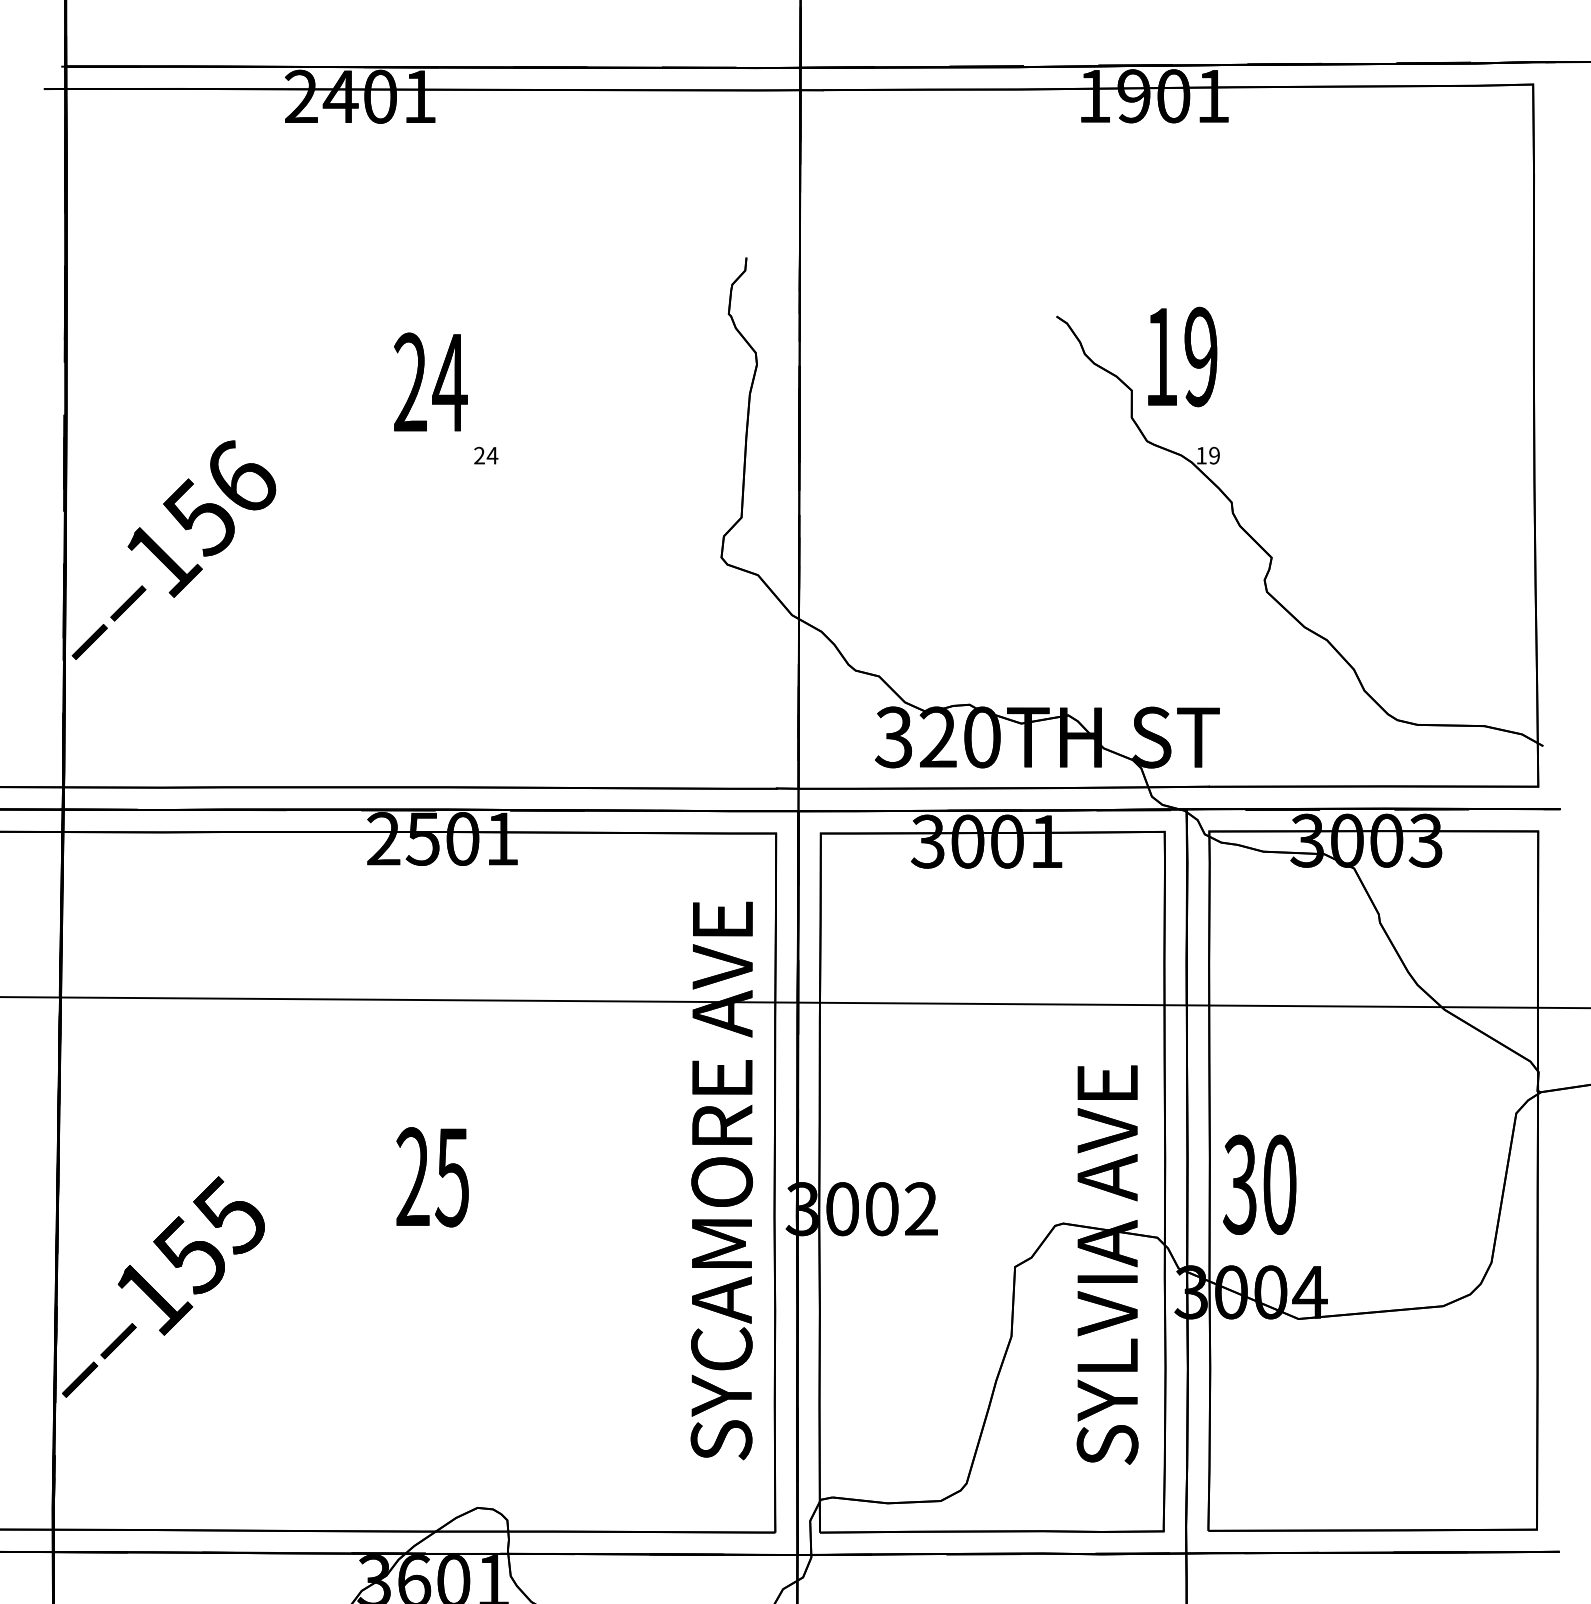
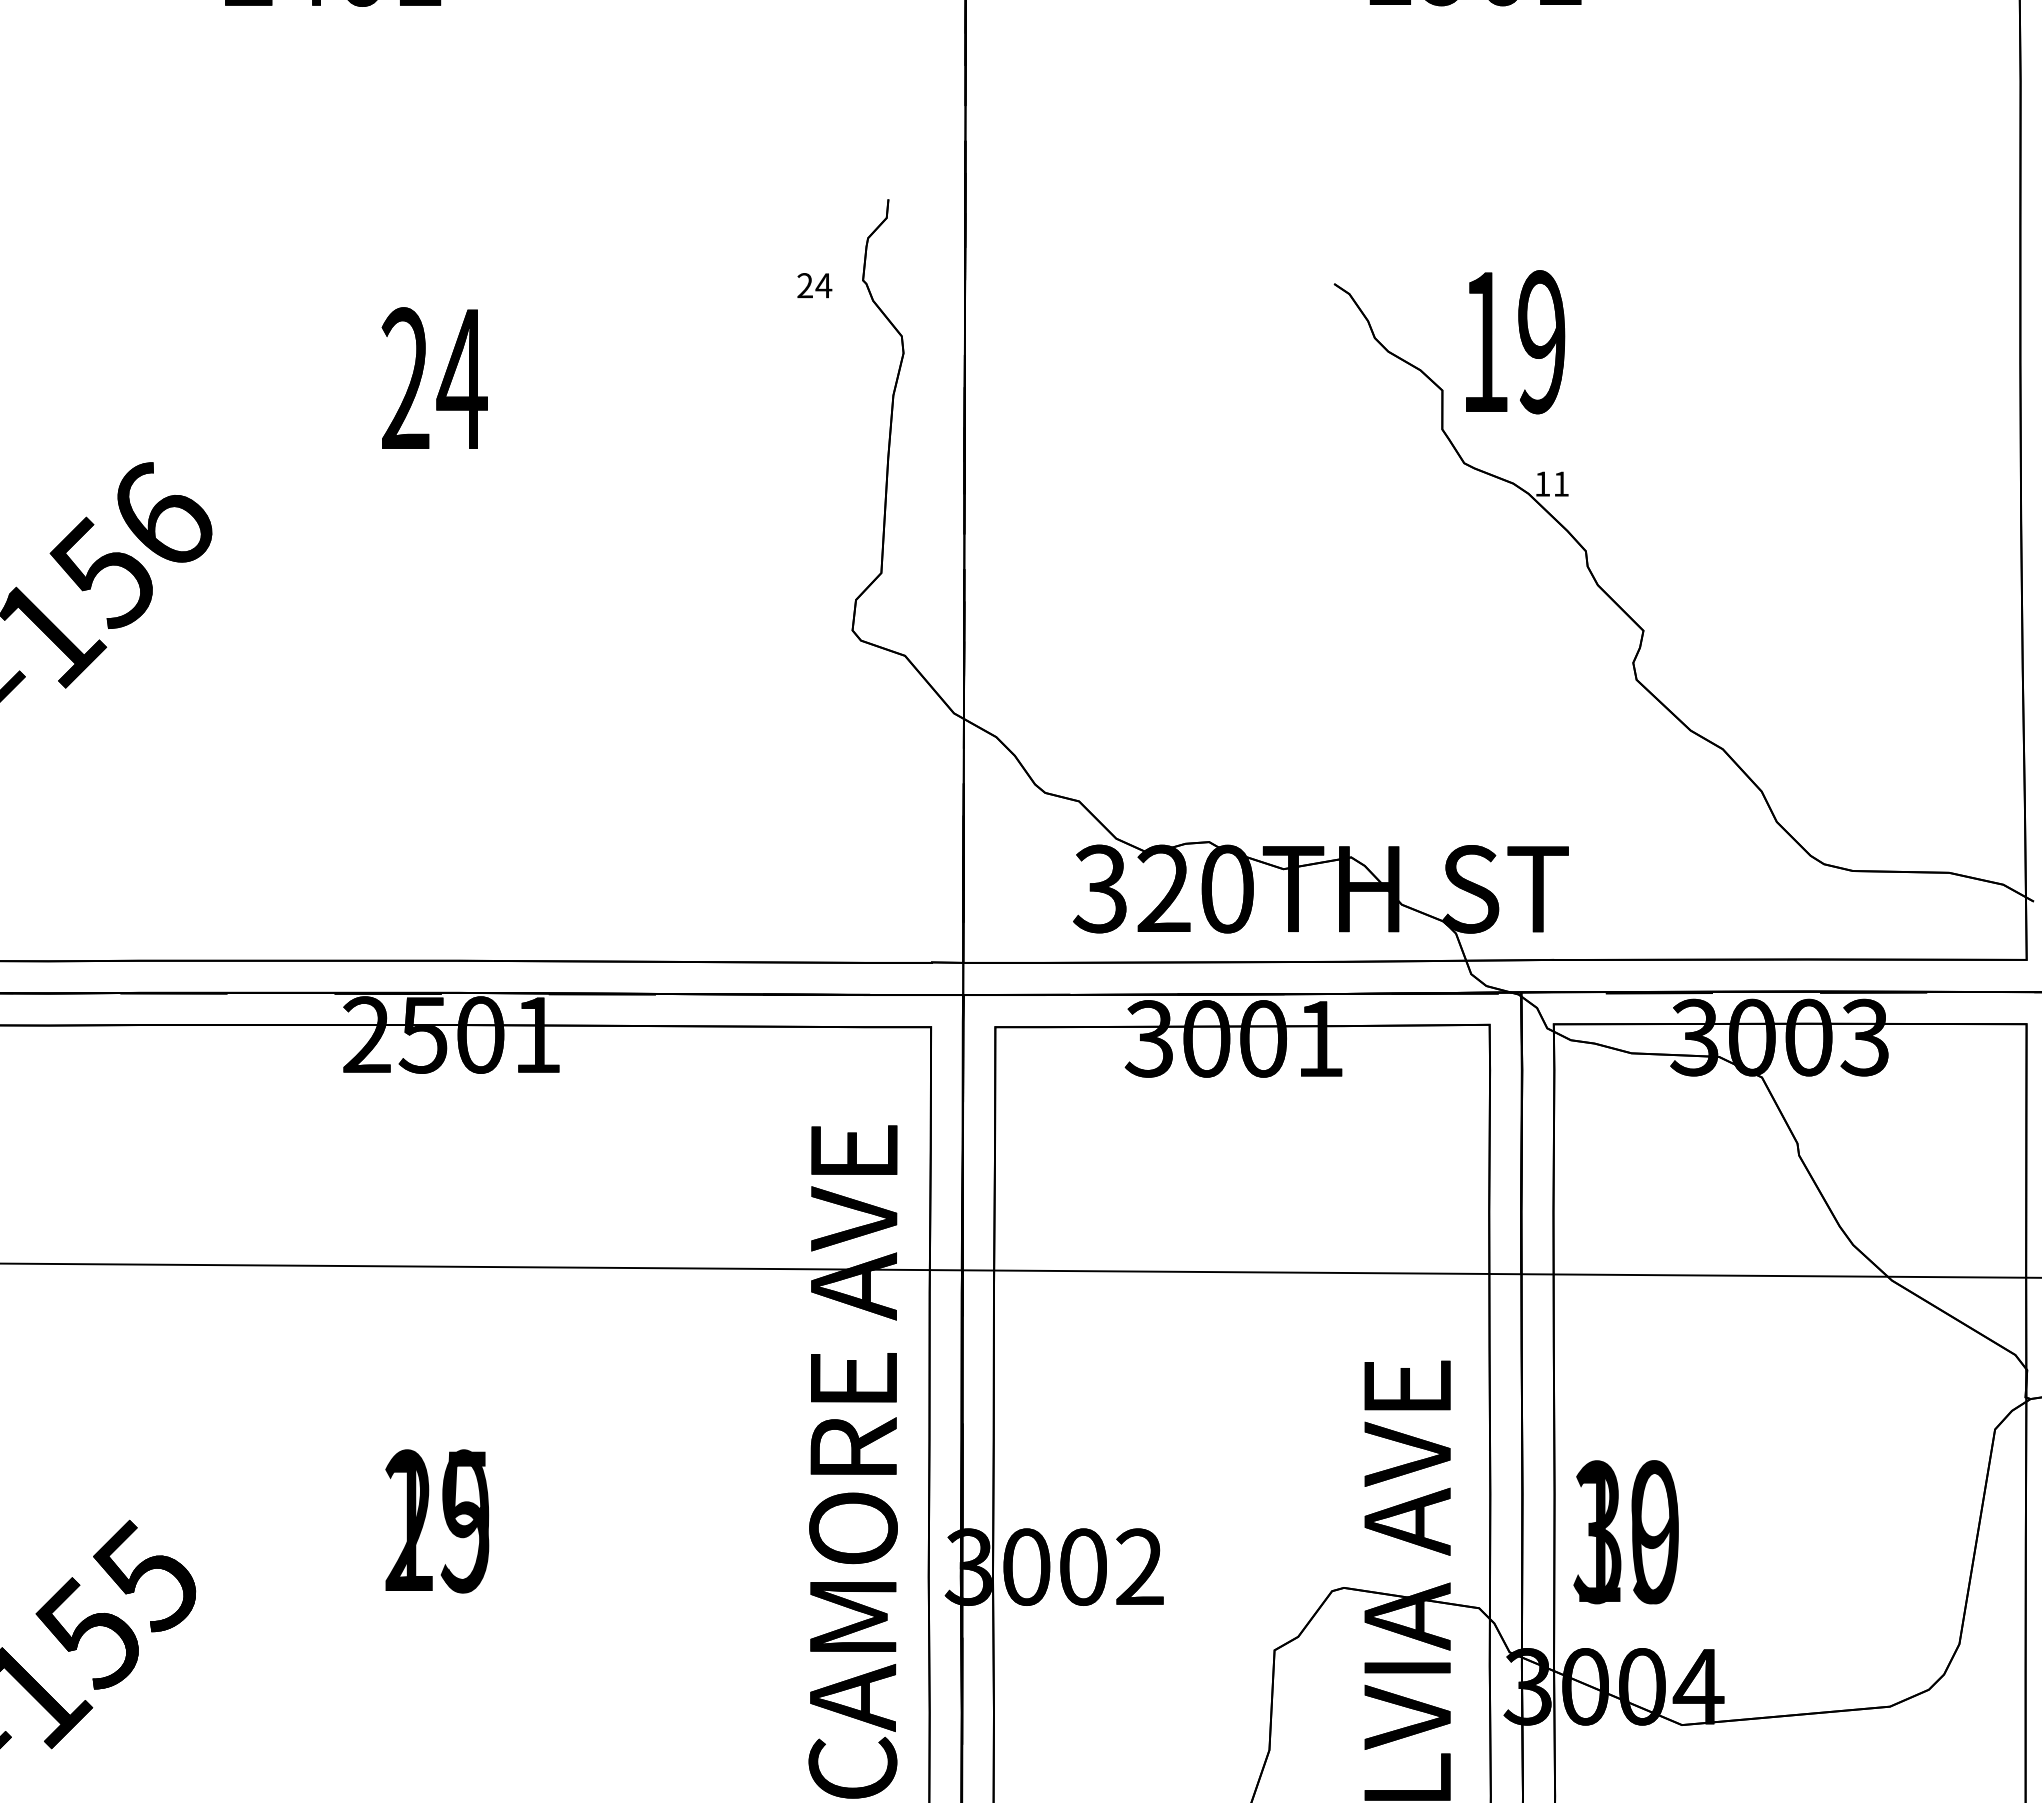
text: (486, 455) -> (815, 285), moved
text: (1214, 455) -> (1561, 483), 19 -> 11
text: (432, 1177) -> (437, 1521), 25 -> 19
text: (1259, 1184) -> (1625, 1531), 30 -> 19

